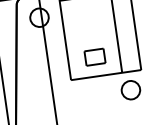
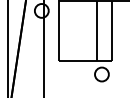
part: (94, 57) -> (78, 46), removed

